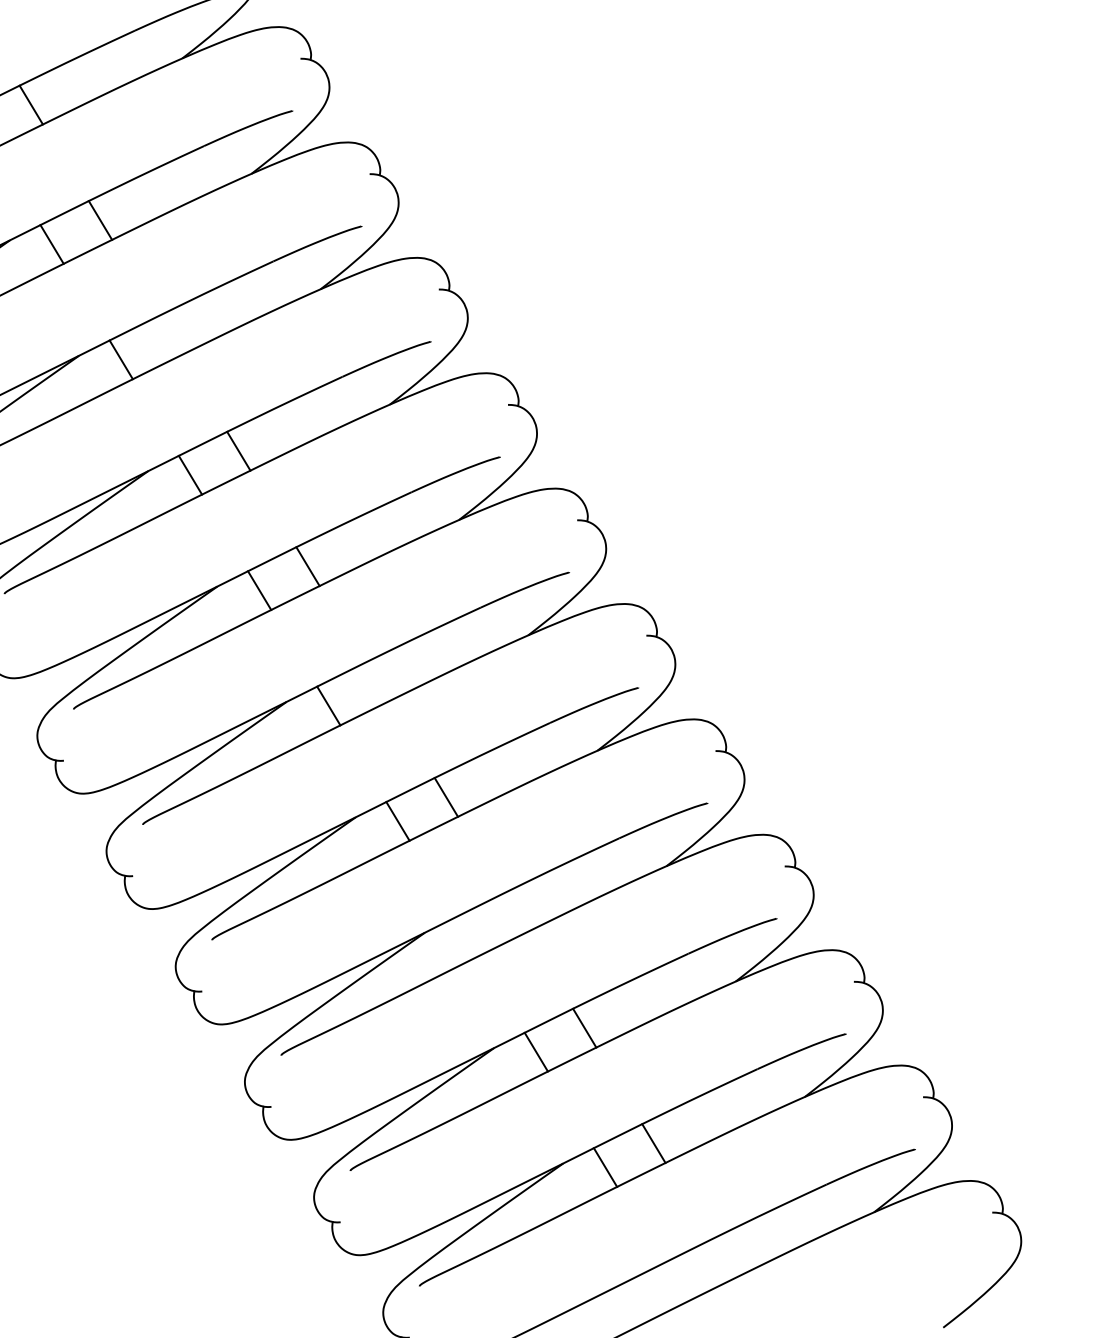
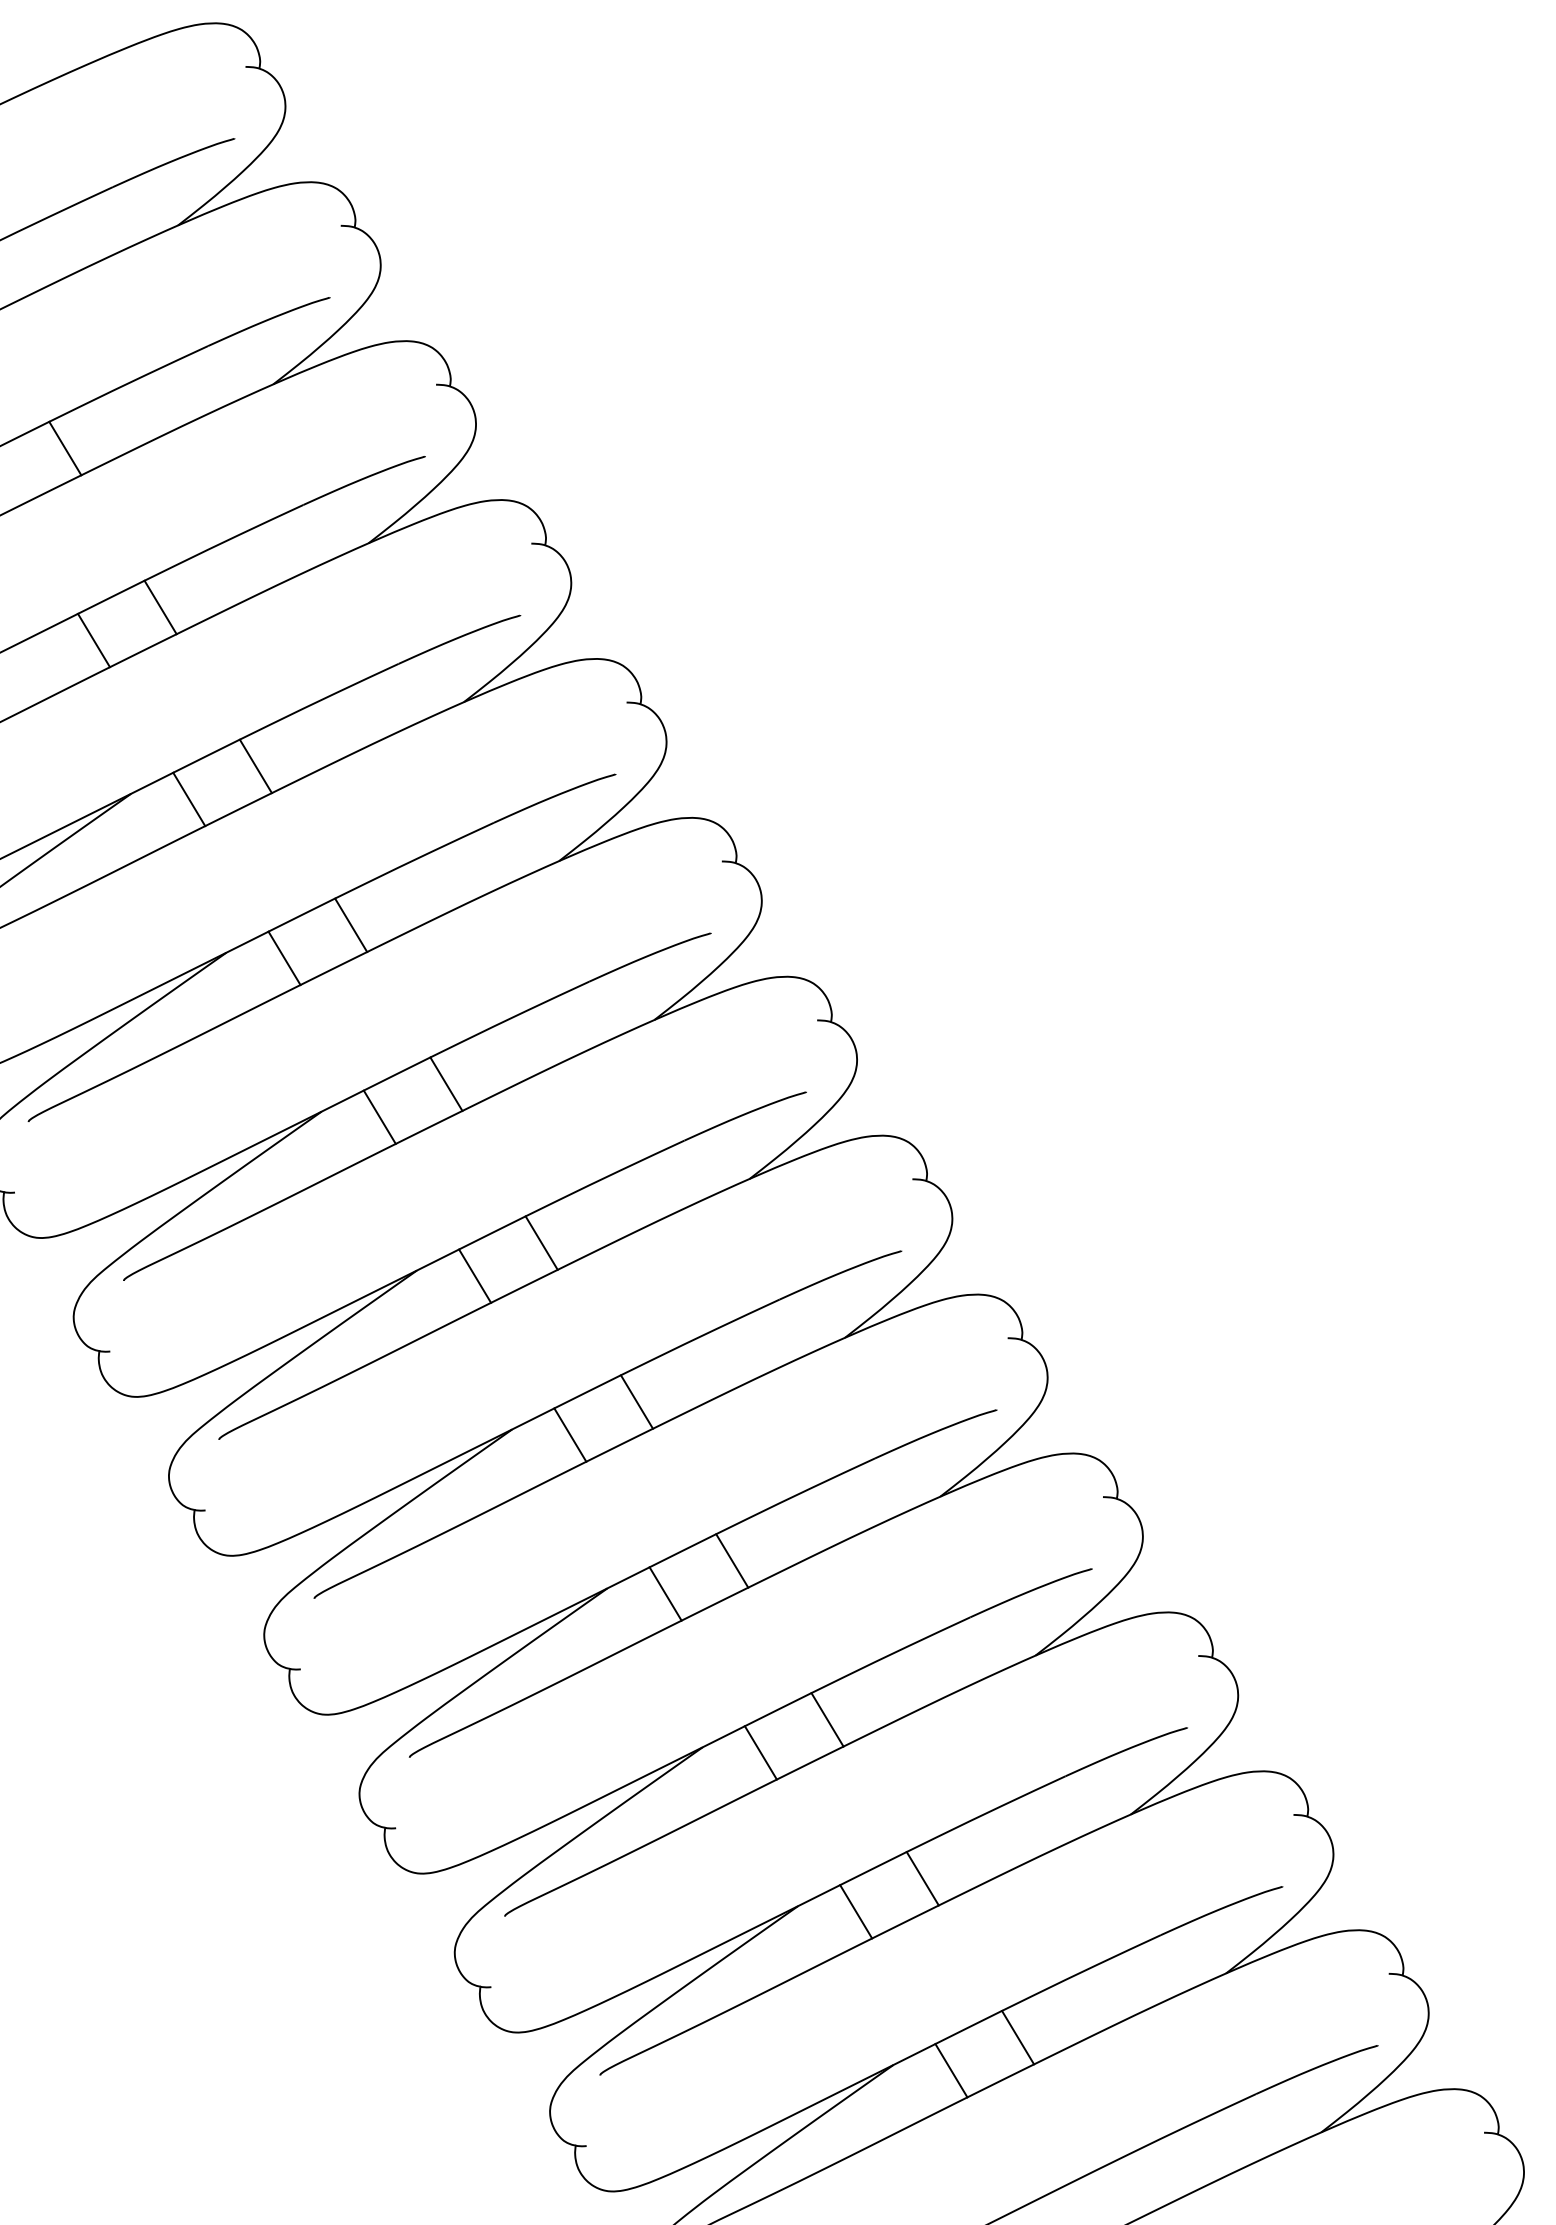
line: (169, 336) -> (351, 925), added
line: (376, 681) -> (636, 1401), added
line: (515, 912) -> (827, 1719), added
line: (466, 936) -> (760, 1752), added

